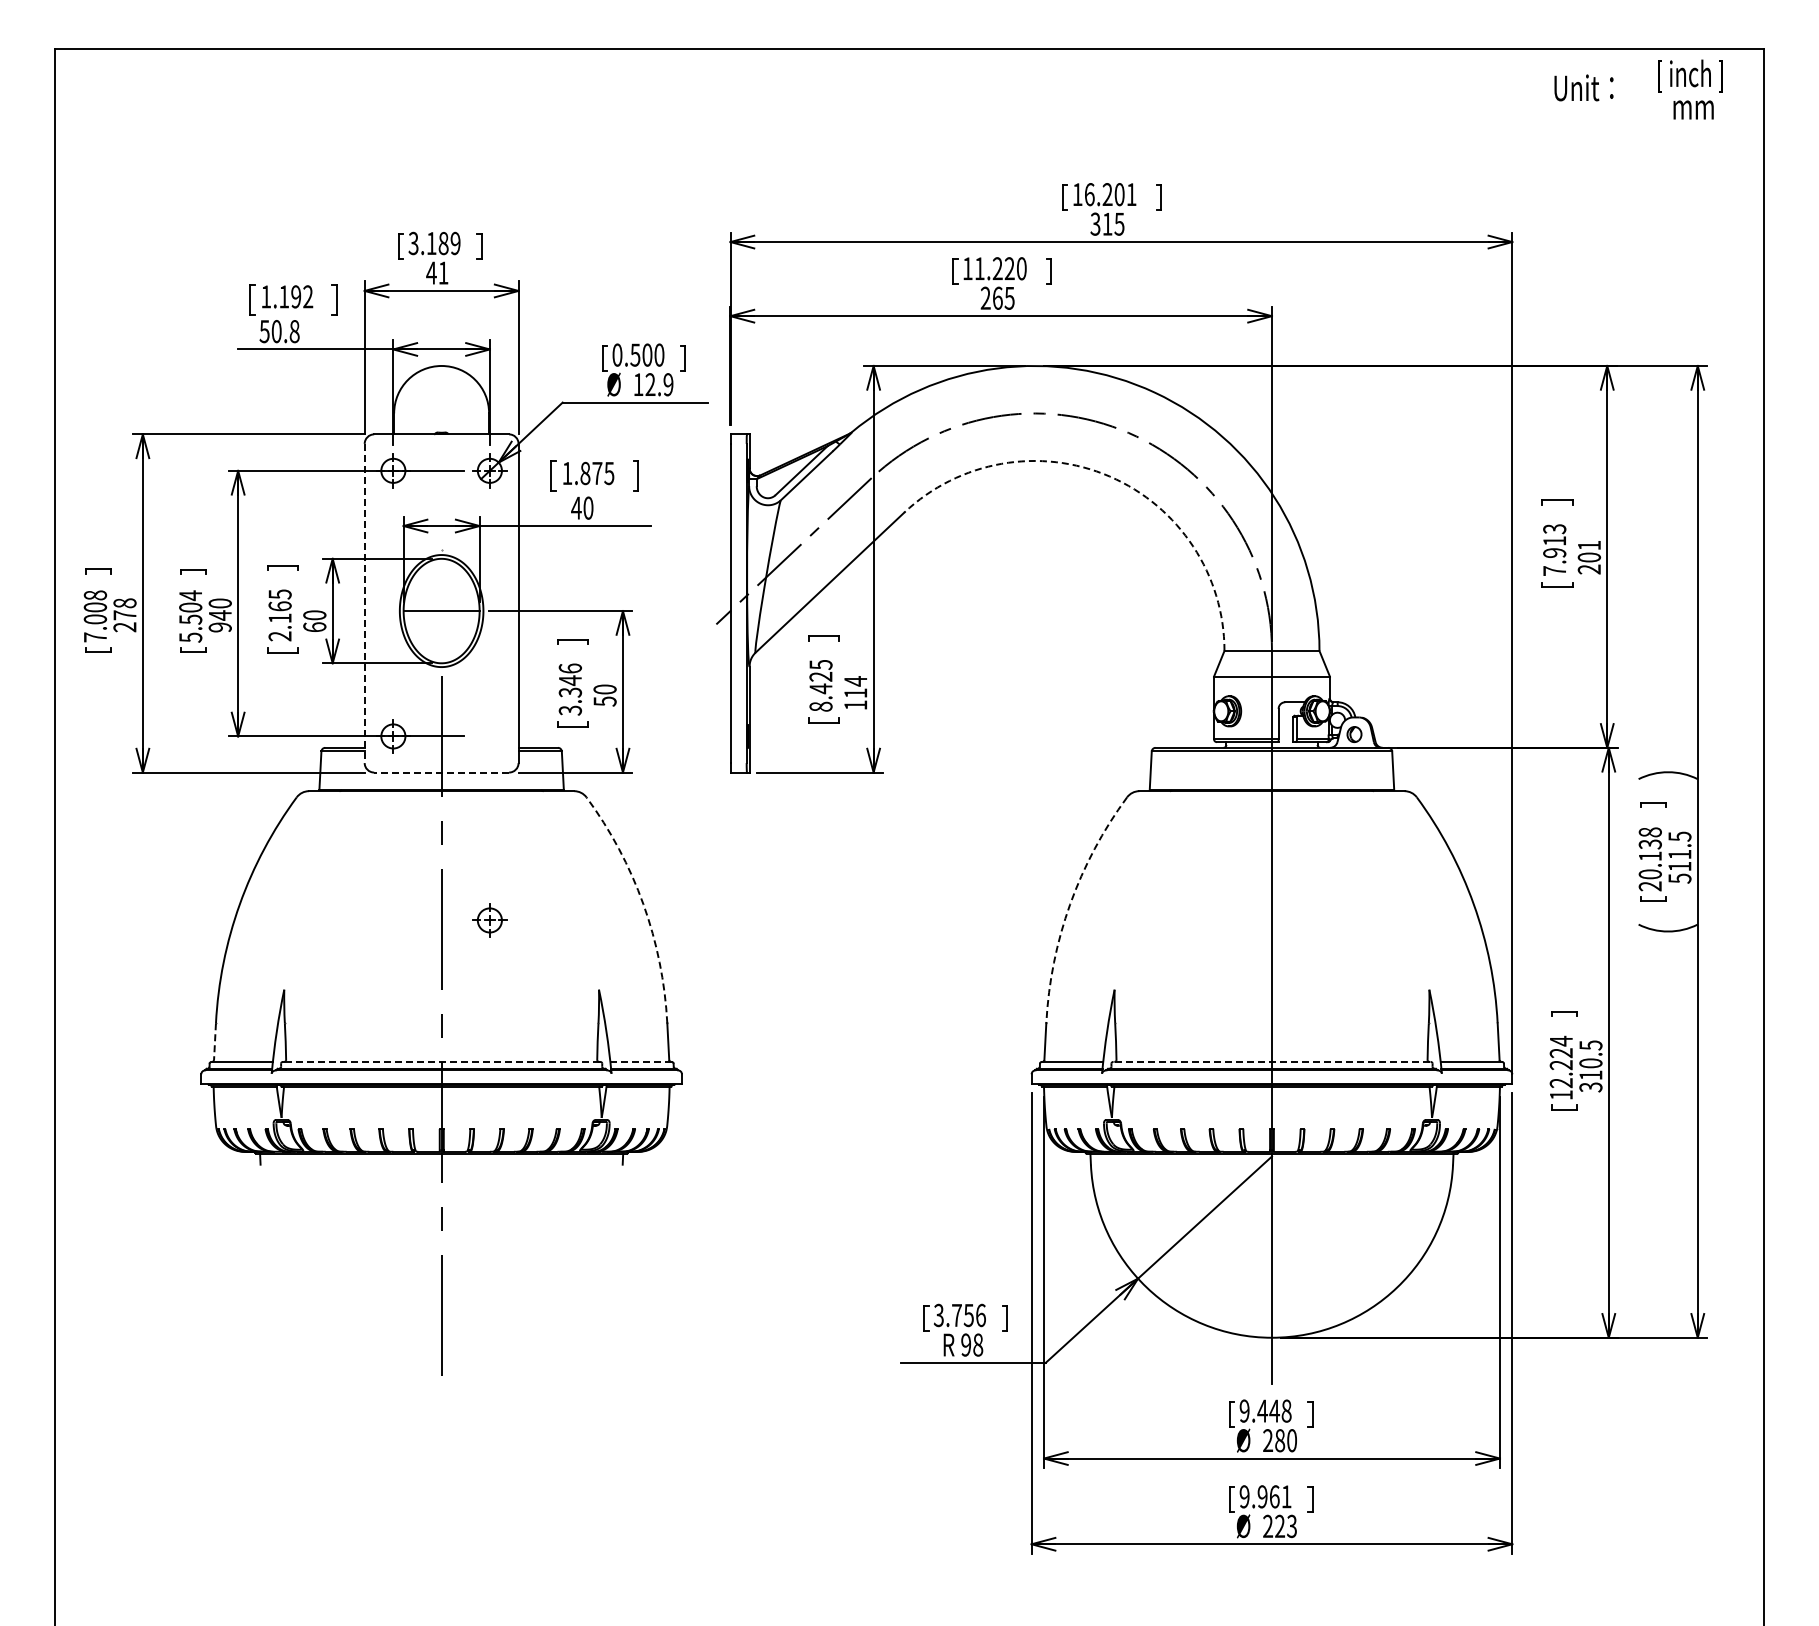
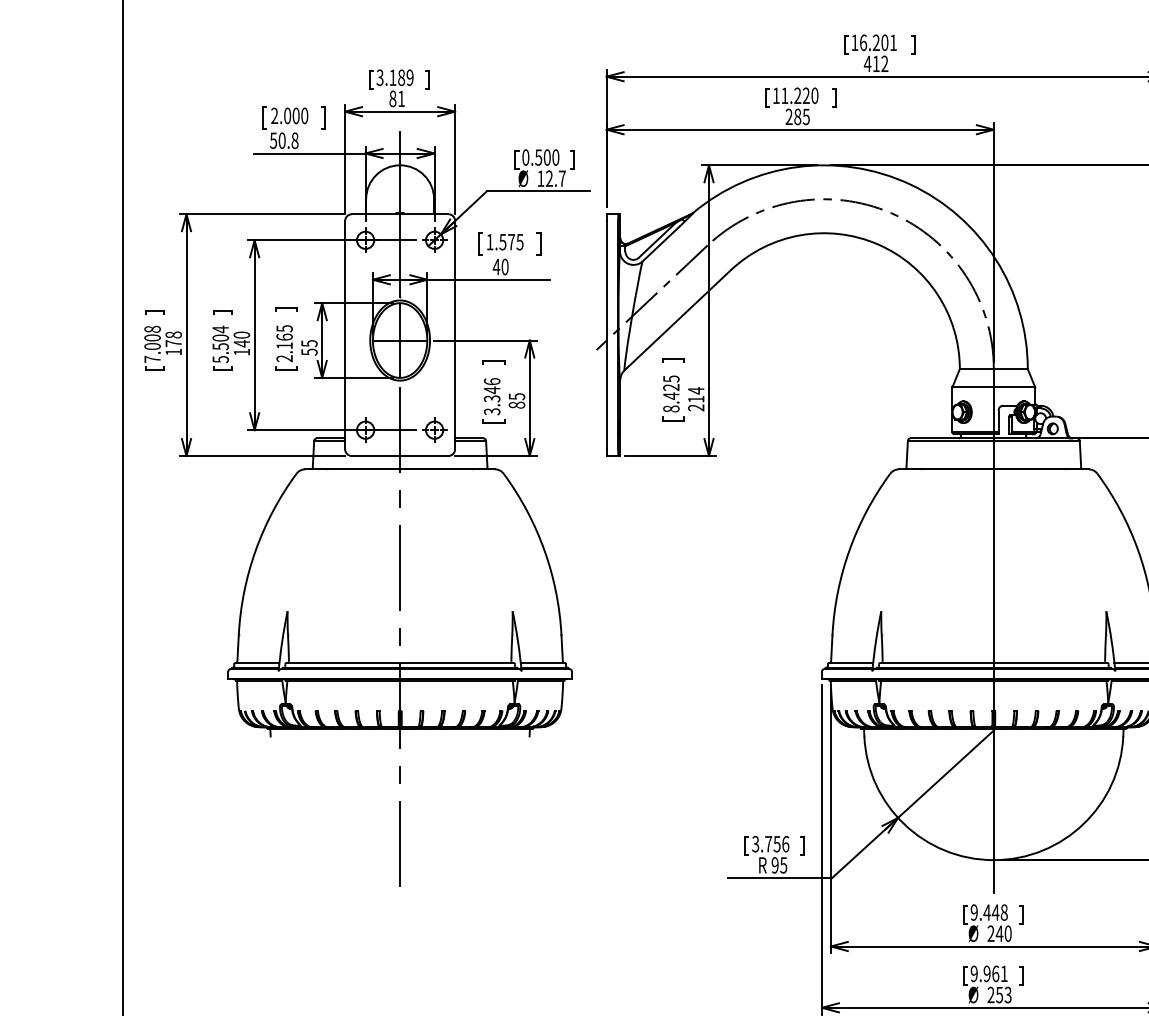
text: (1107, 223) -> (876, 63), 315 -> 412
text: (431, 272) -> (392, 98), 41 -> 81
text: (287, 296) -> (289, 115), 1.192 -> 2.000
text: (997, 297) -> (797, 116), 265 -> 285
text: (668, 384) -> (562, 178), 12.9 -> 12.7
line: (441, 434) -> (400, 214), added
text: (585, 472) -> (502, 241), 1.875 -> 1.575
arc: (1109, 476) -> (877, 244), dashed -> solid
line: (364, 603) -> (344, 335), dashed -> solid
line: (441, 610) -> (400, 340), added
text: (314, 621) -> (309, 348), 60 -> 55
text: (124, 627) -> (173, 352), 278 -> 178
text: (219, 627) -> (241, 352), 940 -> 140
text: (604, 695) -> (516, 400), 50 -> 85
text: (855, 705) -> (696, 408), 114 -> 214
line: (441, 772) -> (400, 455), dashed -> solid
arc: (643, 904) -> (544, 550), dashed -> solid
arc: (1070, 904) -> (849, 550), dashed -> solid
part: (489, 920) -> (434, 430), moved
line: (214, 1042) -> (237, 649), dashed -> solid
line: (441, 1061) -> (400, 662), dashed -> solid
line: (641, 1061) -> (543, 662), dashed -> solid
line: (1271, 1061) -> (993, 662), dashed -> solid
text: (978, 1344) -> (783, 864), 98 -> 95
text: (1279, 1440) -> (999, 933), 280 -> 240
text: (1279, 1526) -> (999, 995), 223 -> 253

